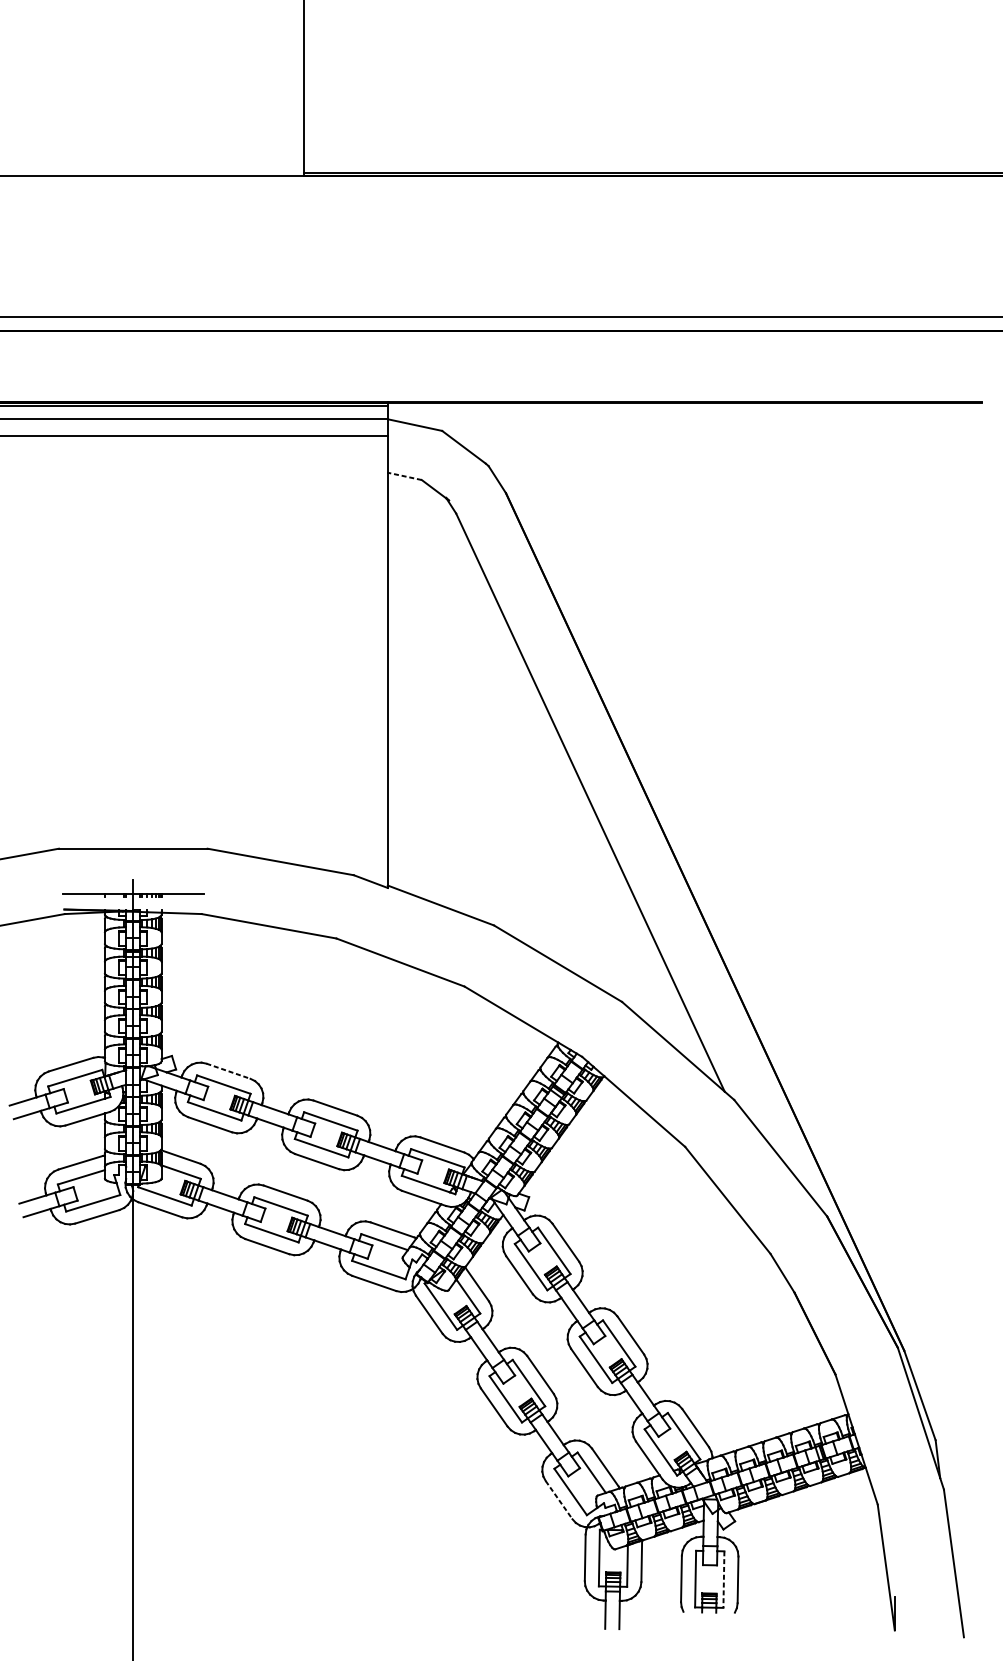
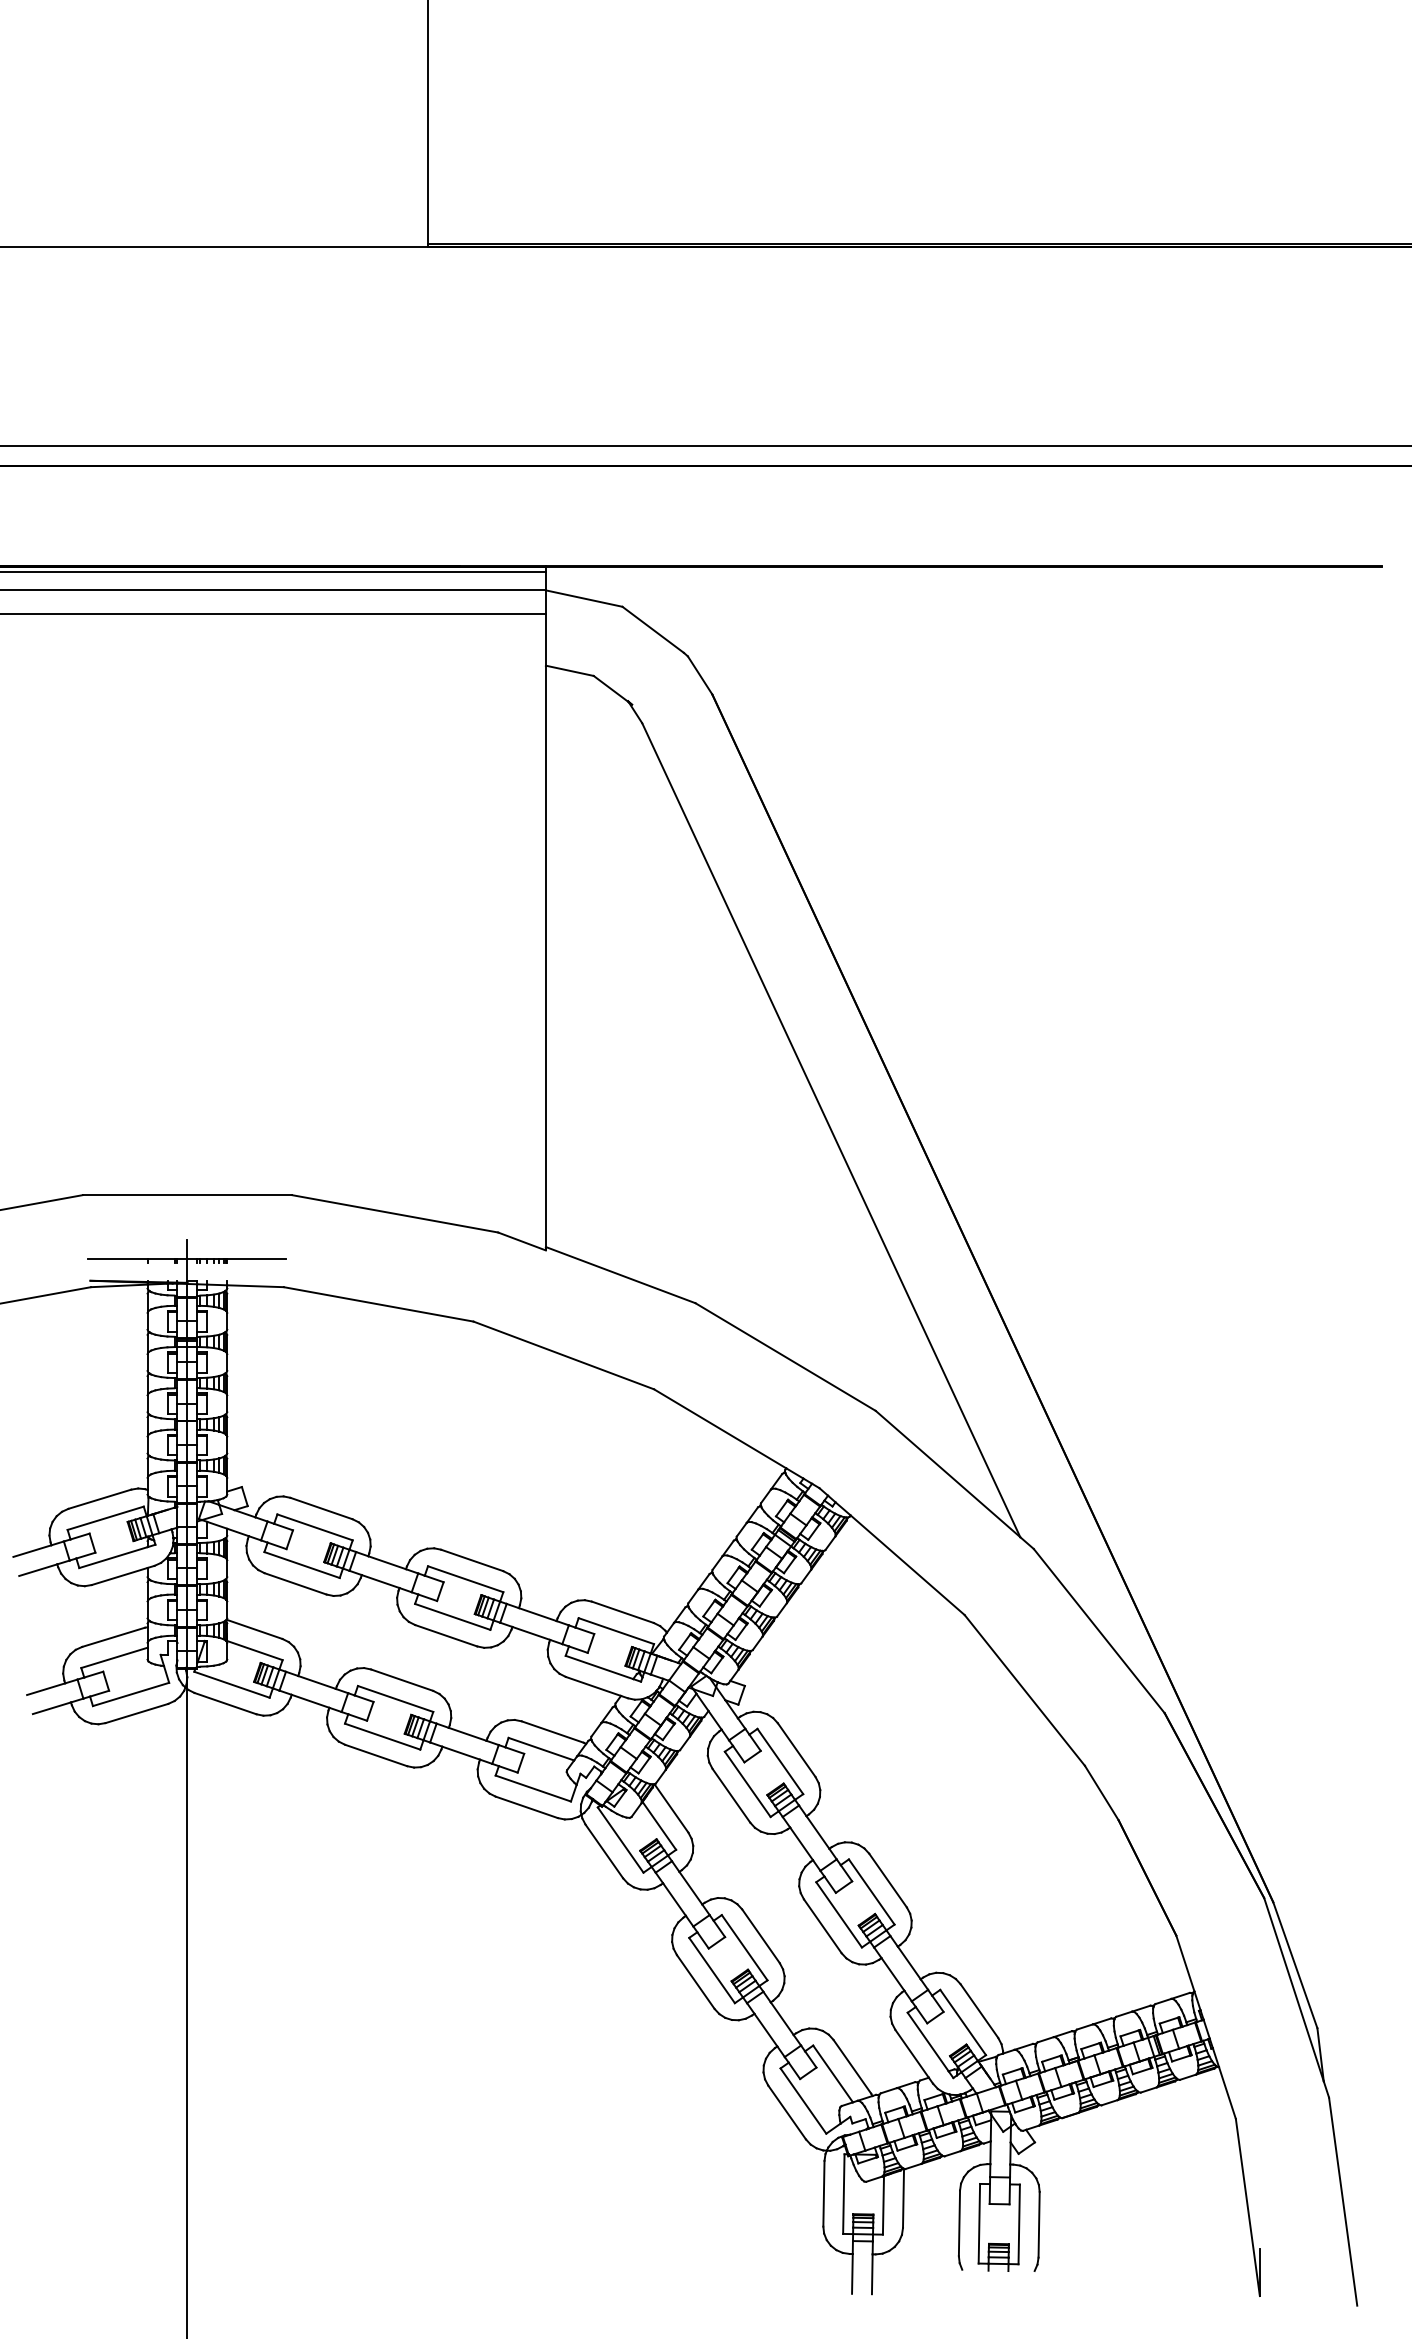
line: (404, 476) -> (569, 670), dashed -> solid
line: (228, 1071) -> (321, 1508), dashed -> solid
line: (559, 1500) -> (787, 2112), dashed -> solid
line: (724, 1579) -> (1019, 2224), dashed -> solid

